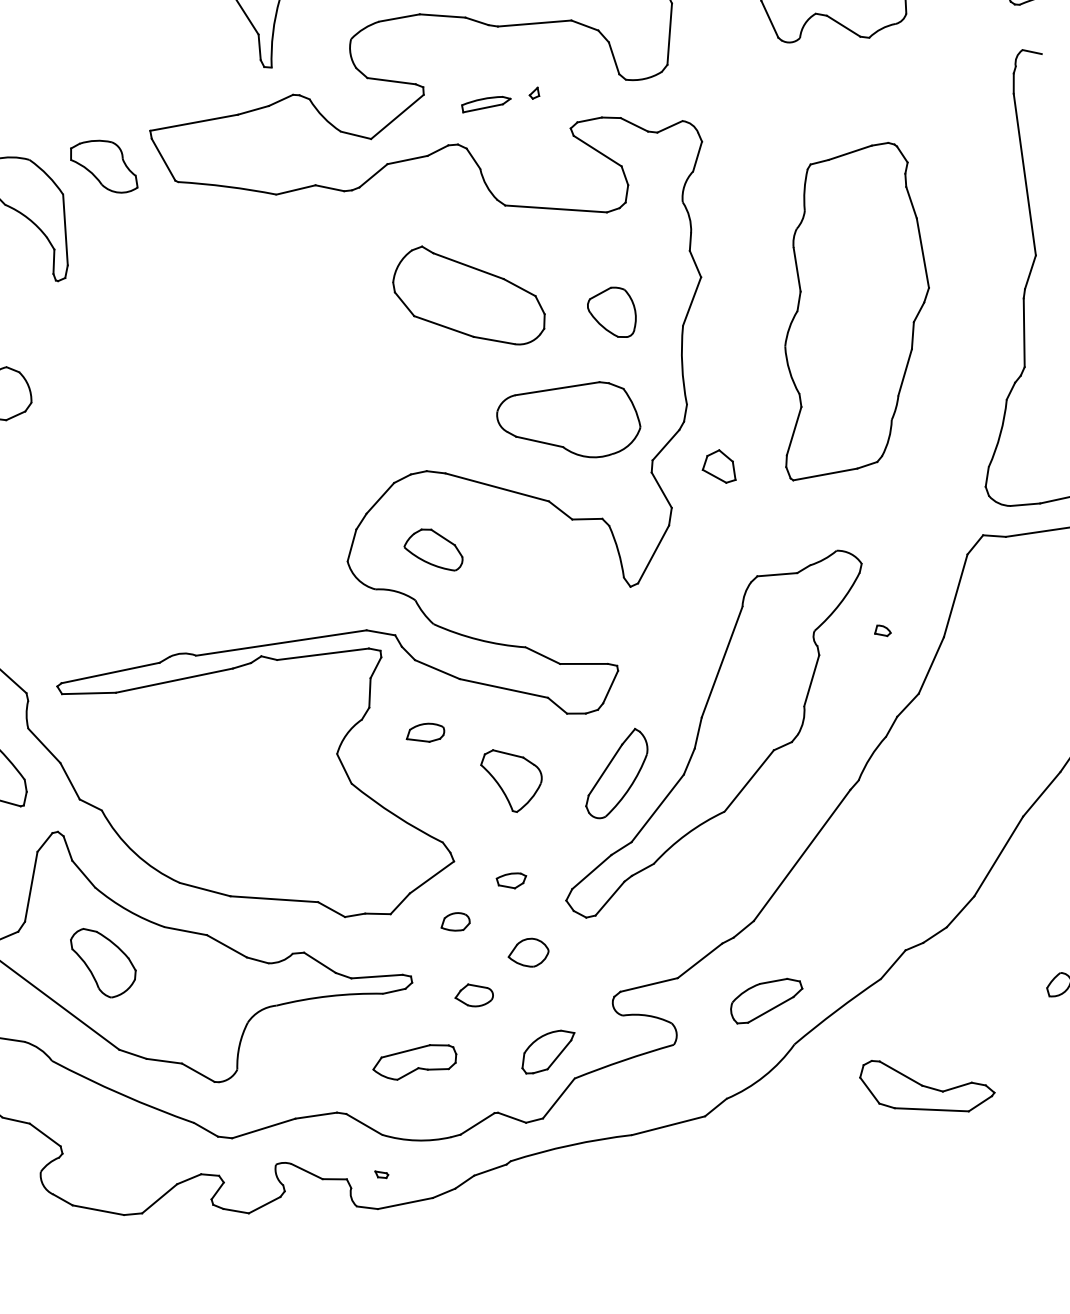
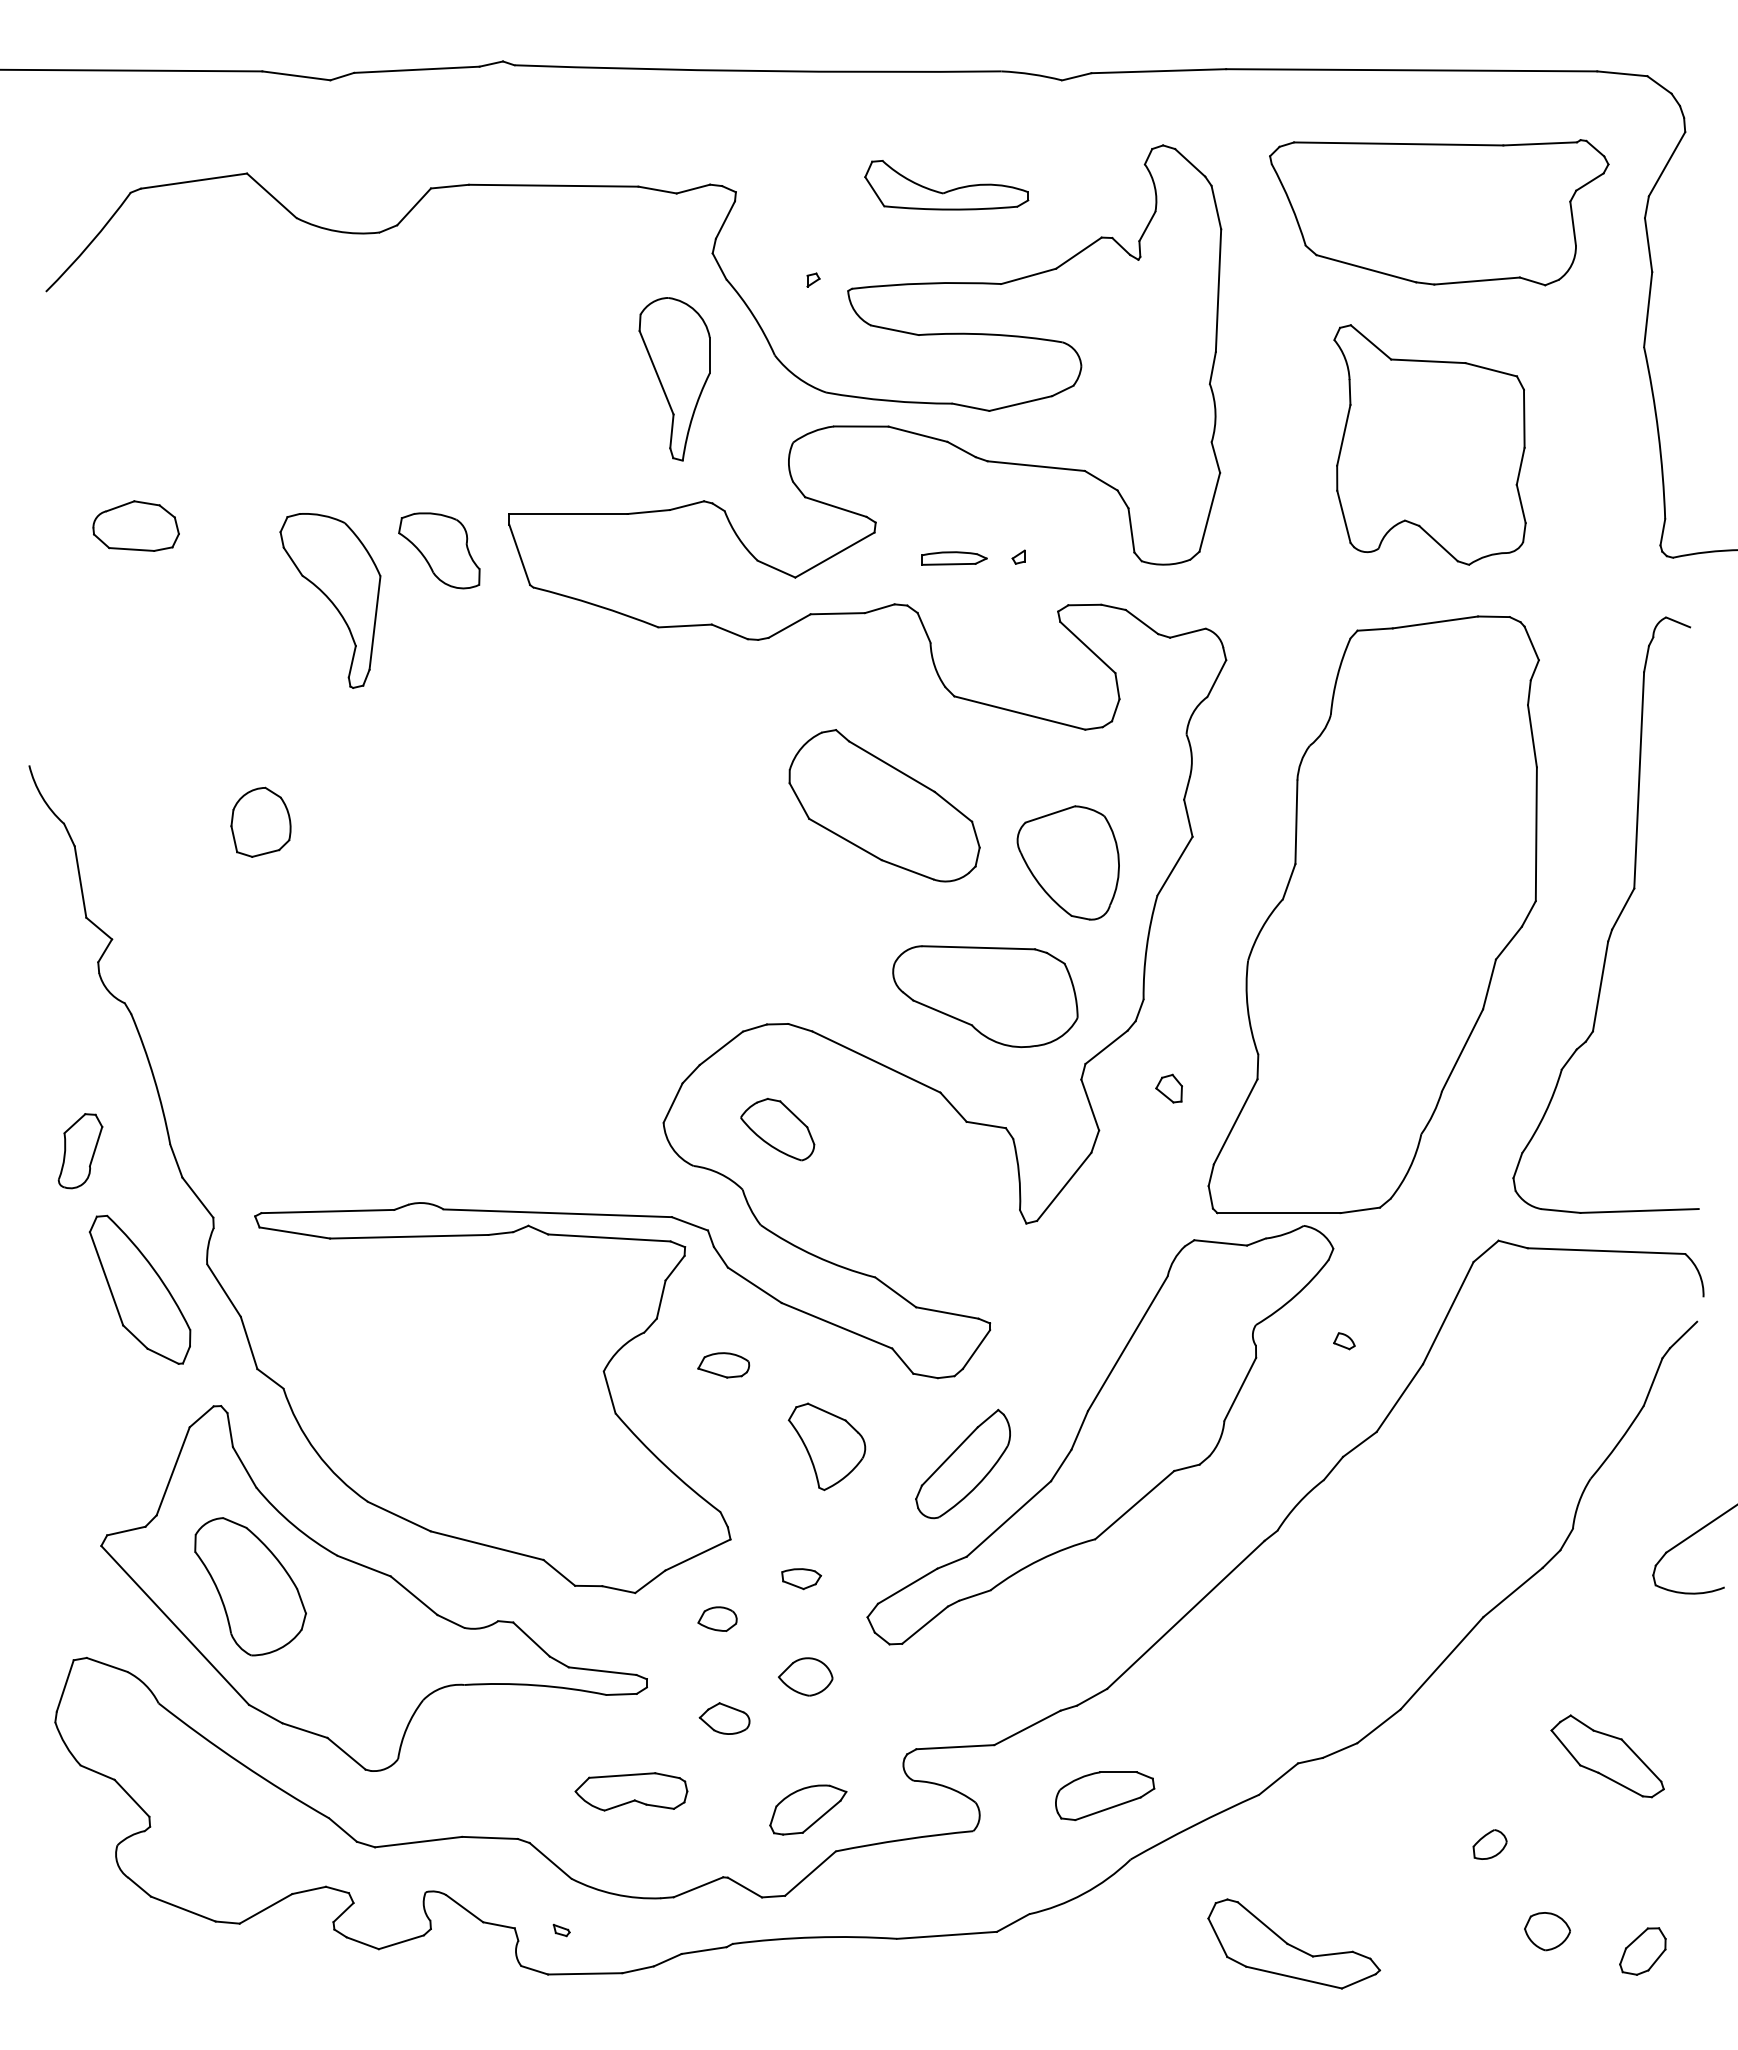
part: (845, 310) -> (1373, 914), size x1.43
part: (611, 313) -> (1067, 862), size x1.67
part: (717, 467) -> (1168, 1088), size x0.62
part: (104, 961) -> (250, 1586), size x1.43

